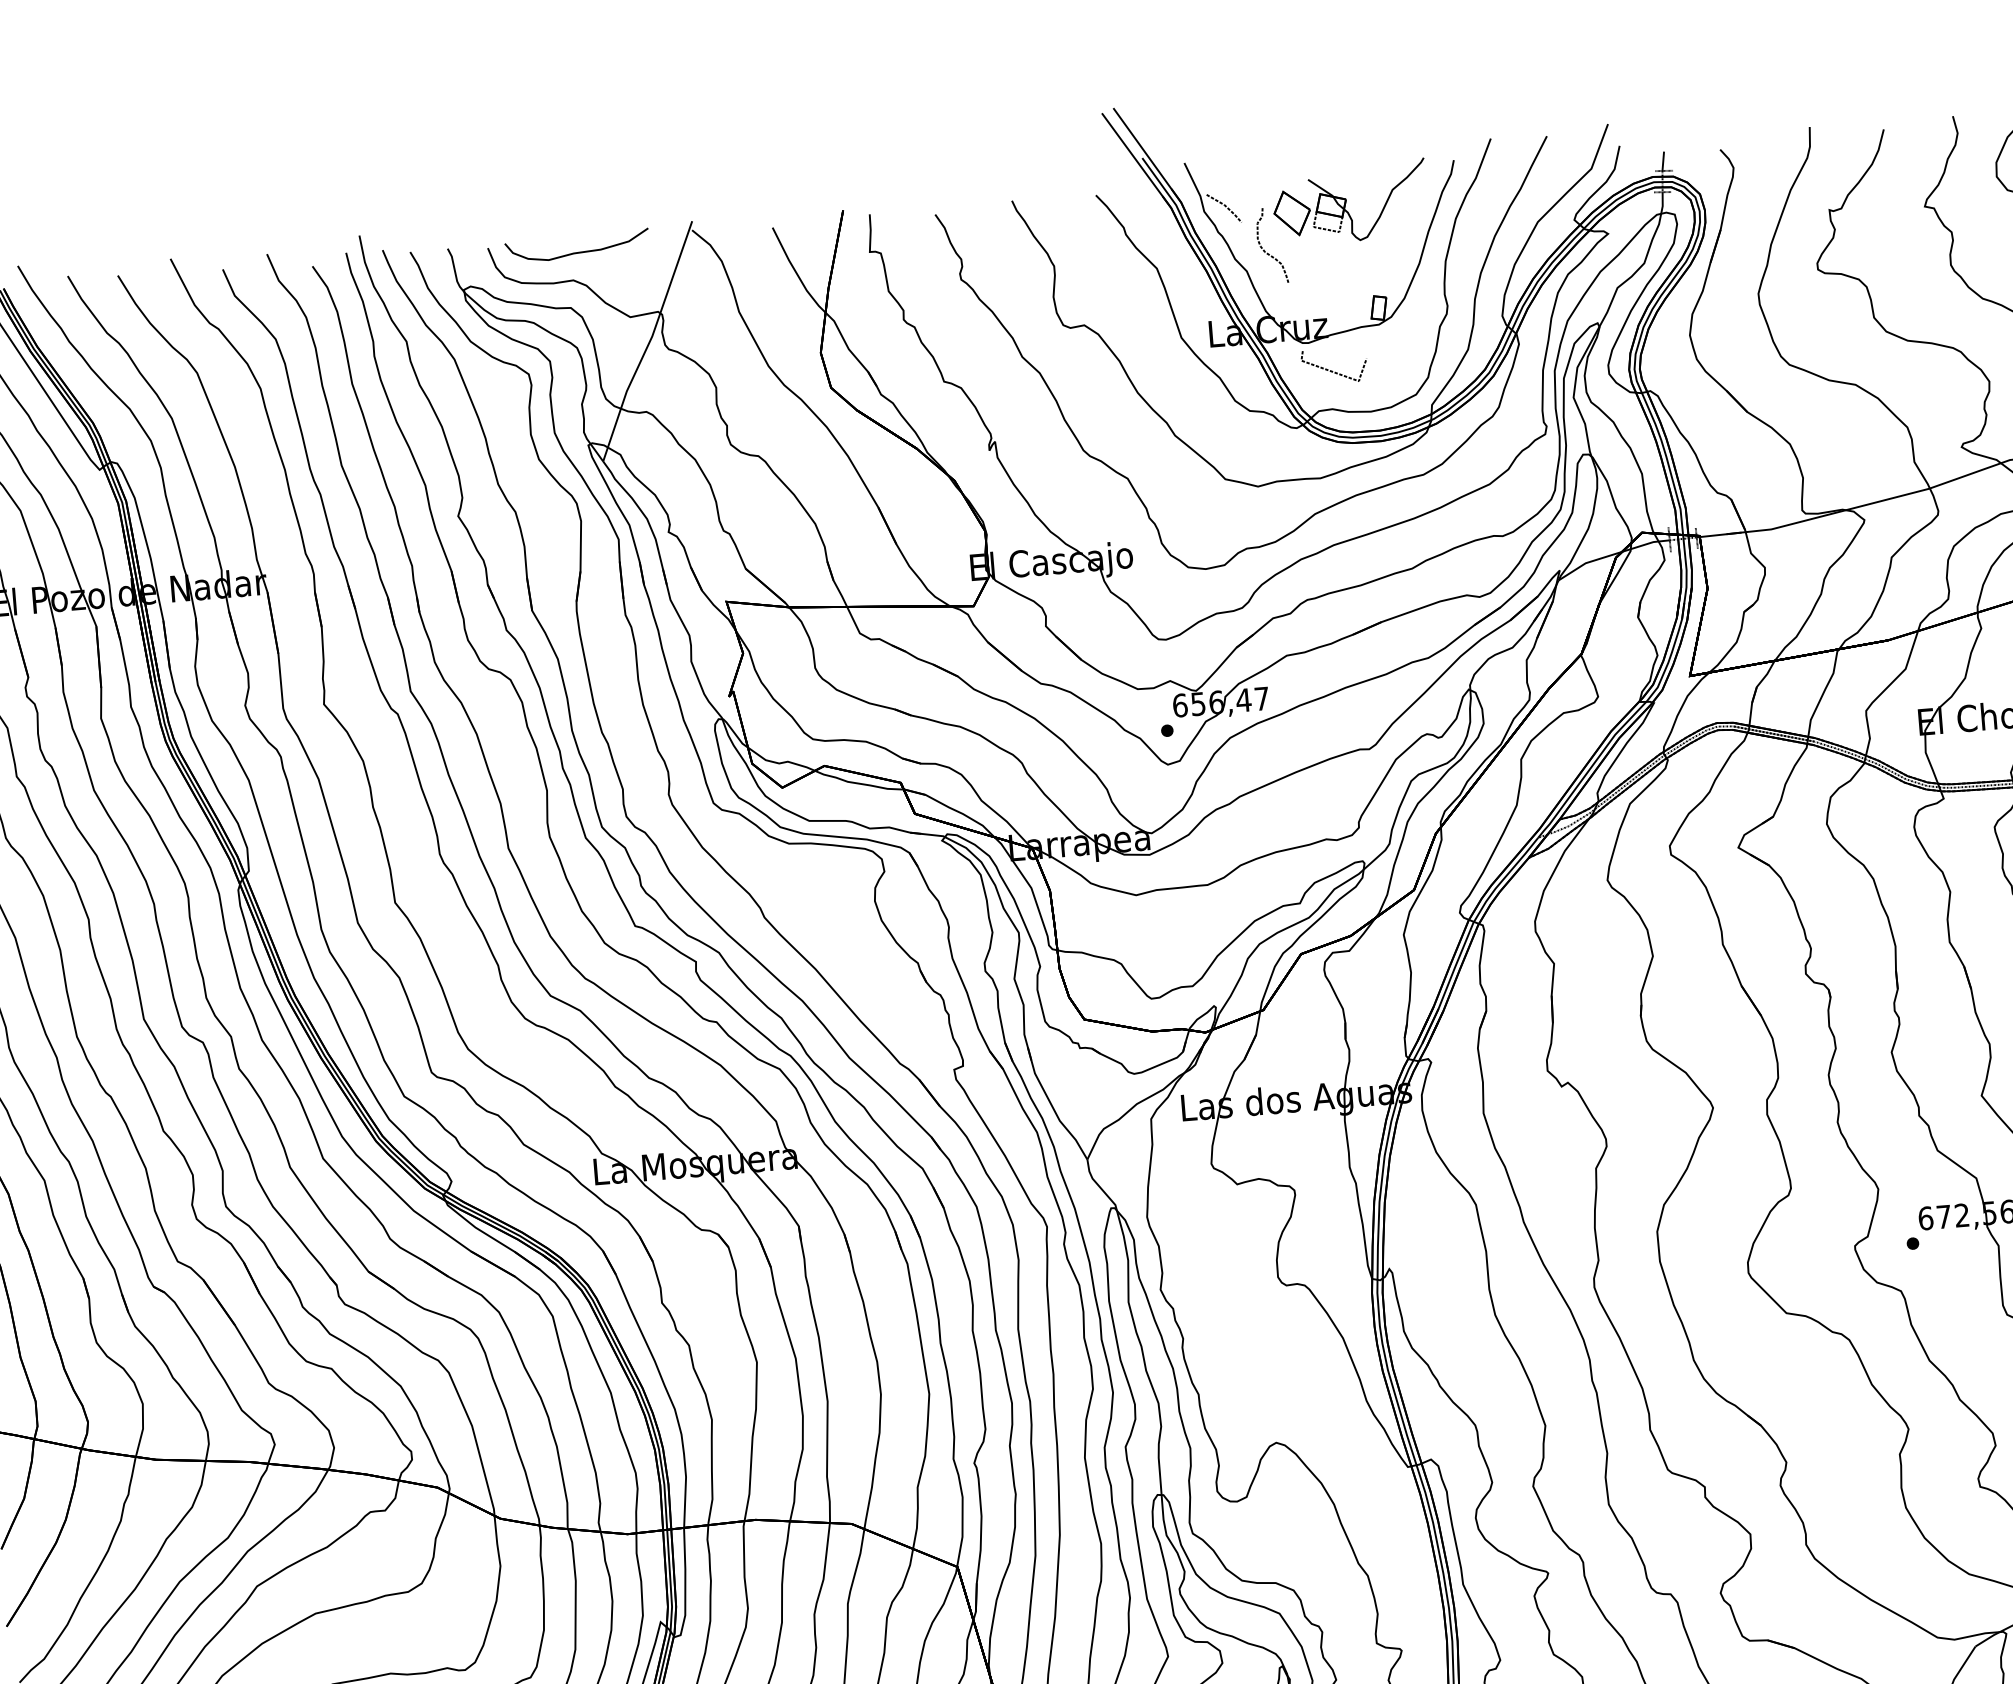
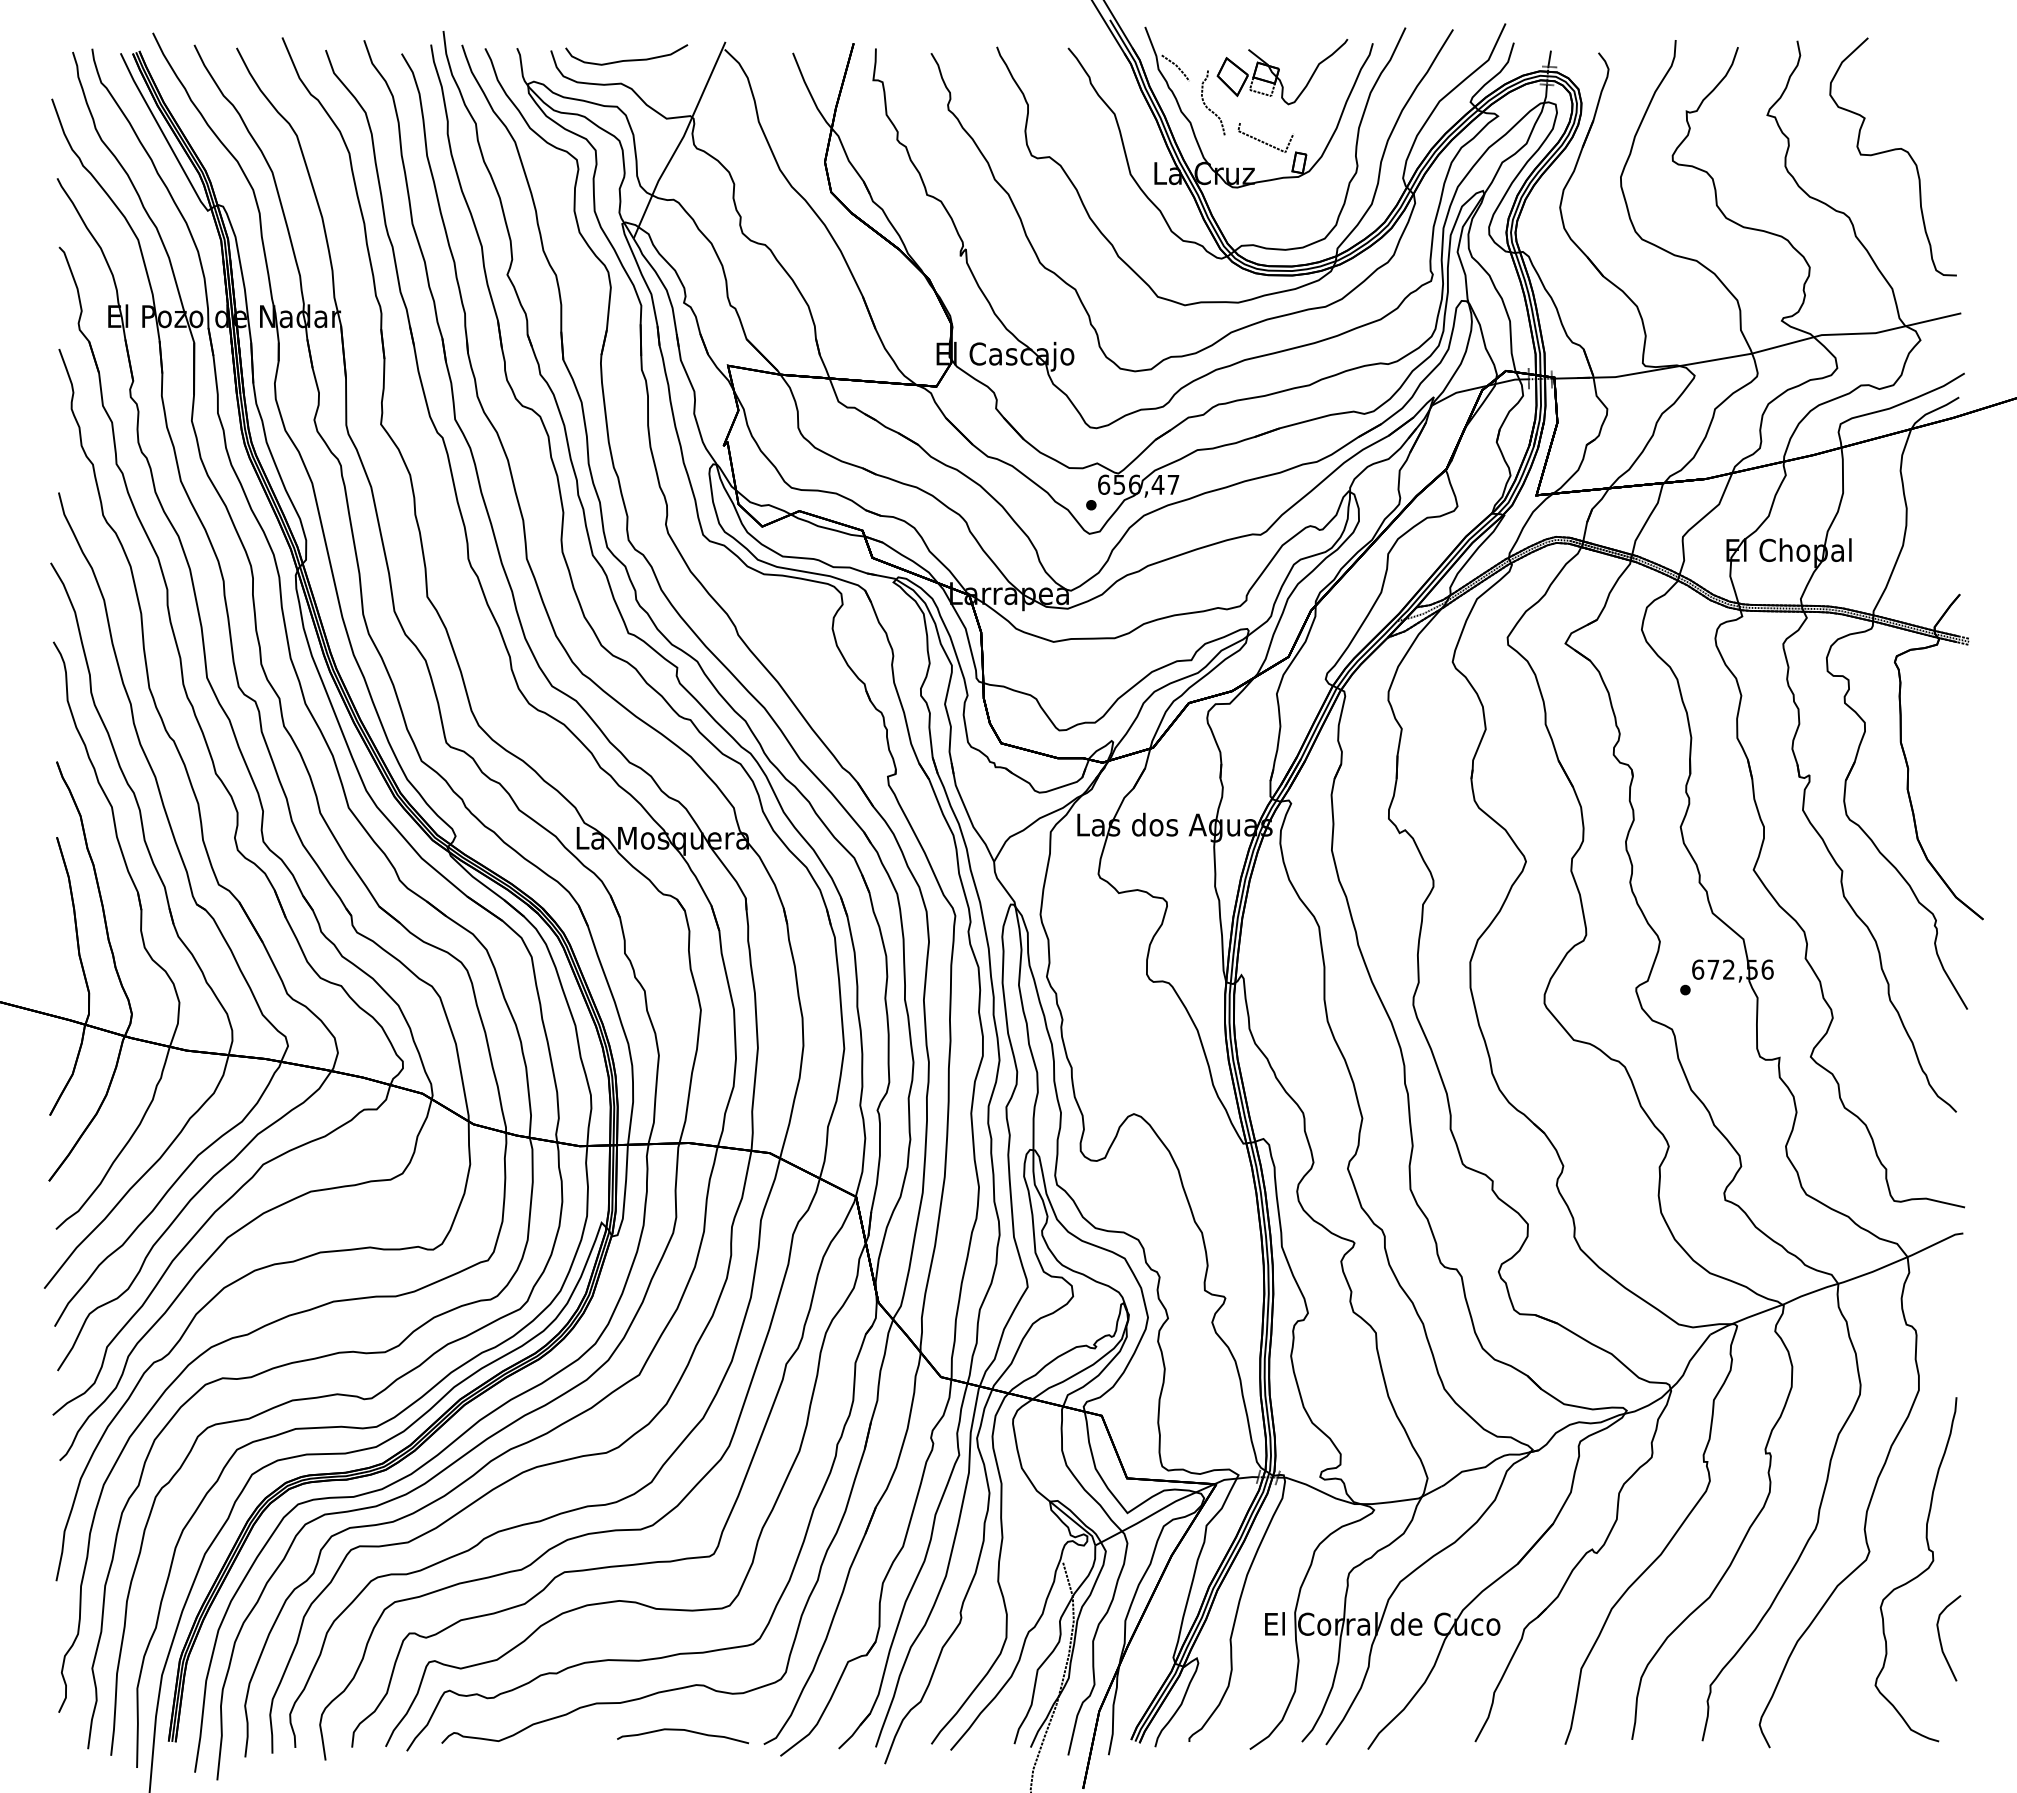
line: (1333, 370) -> (1264, 141), moved

